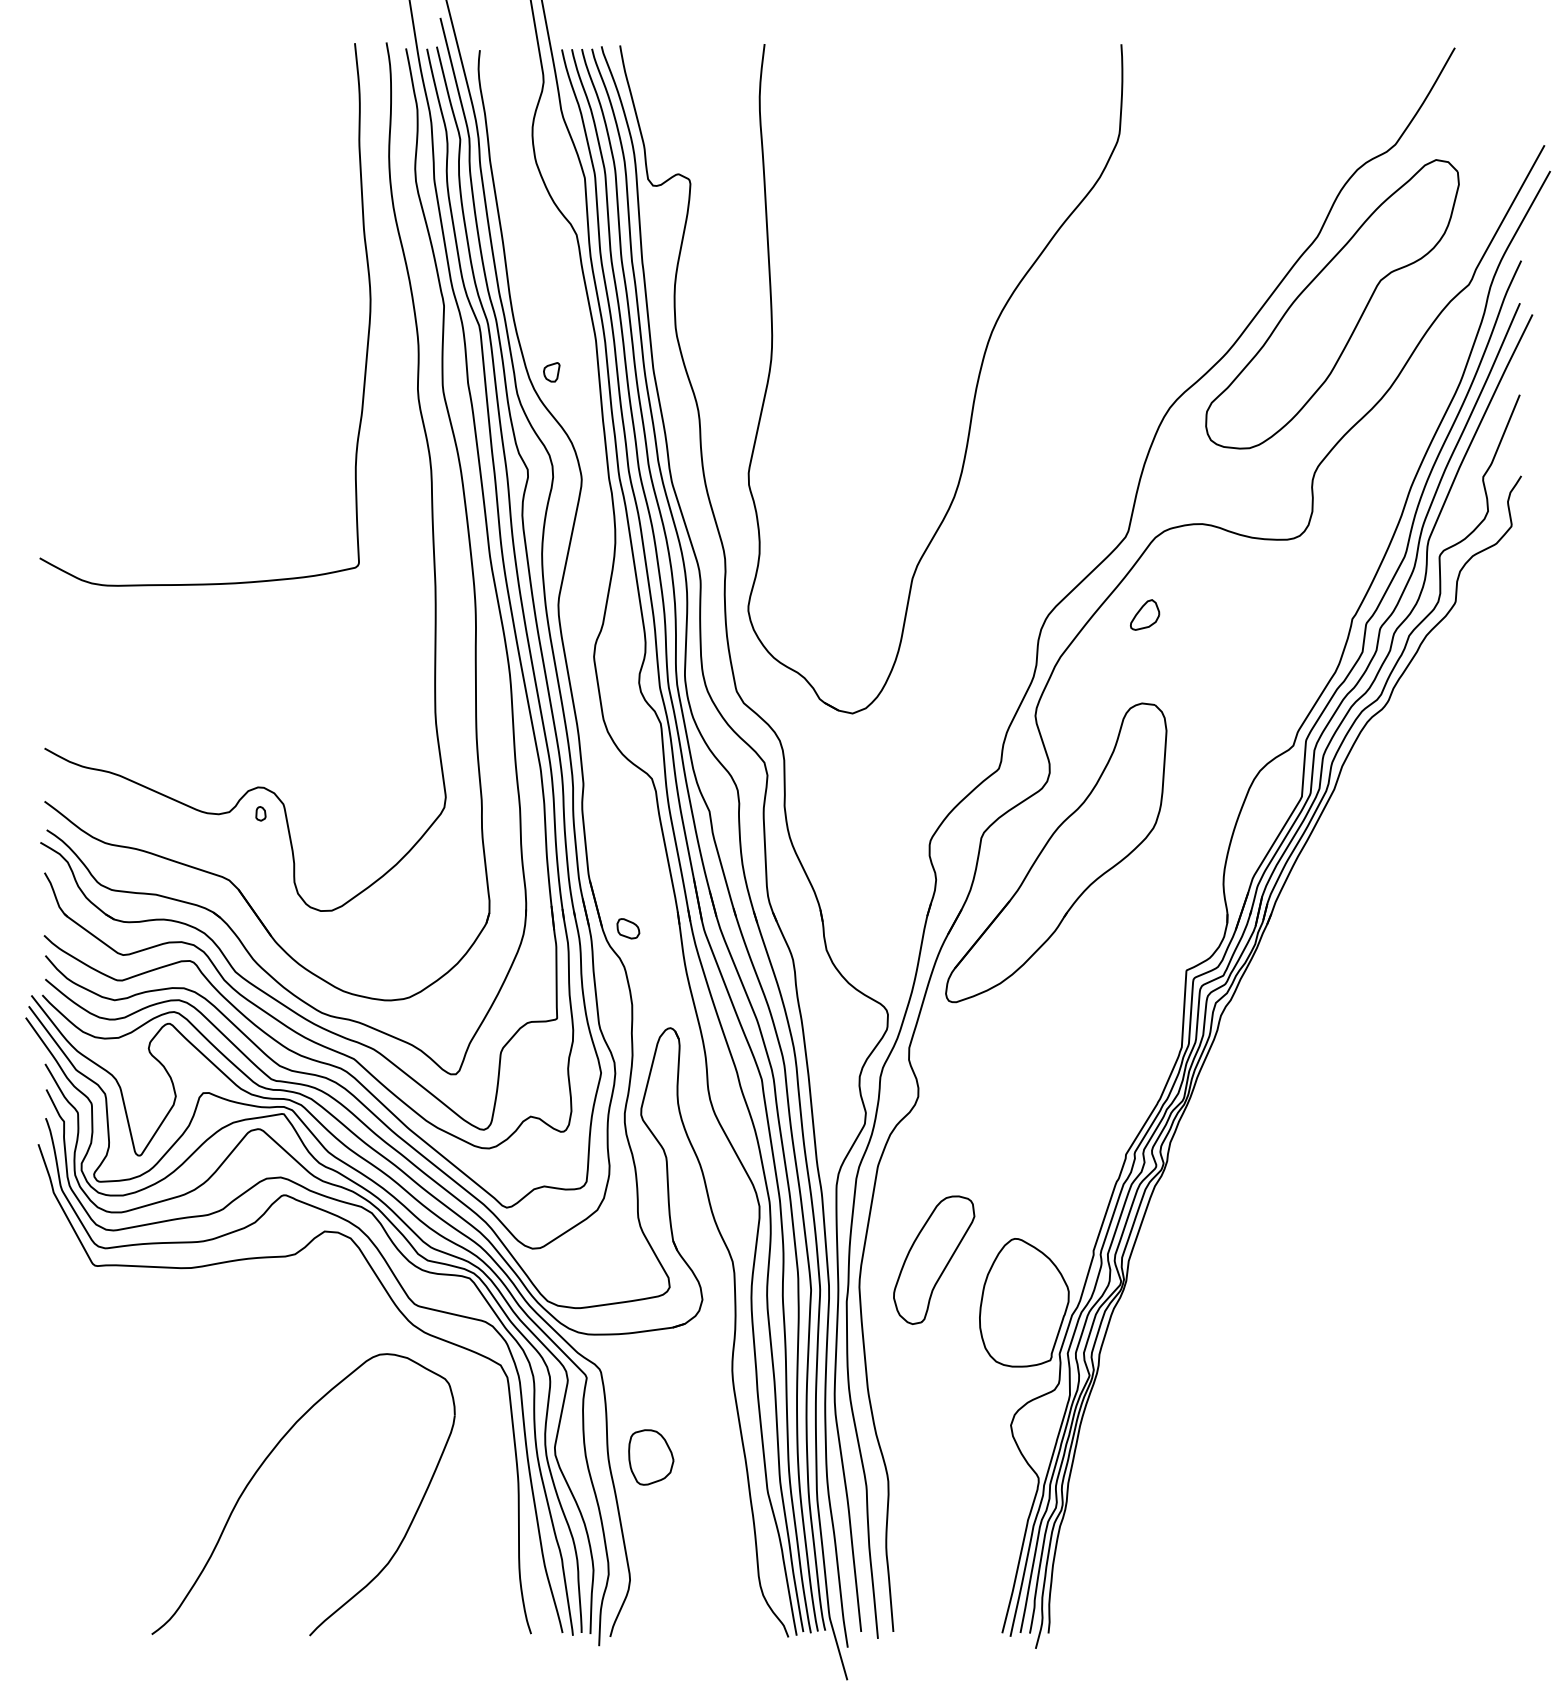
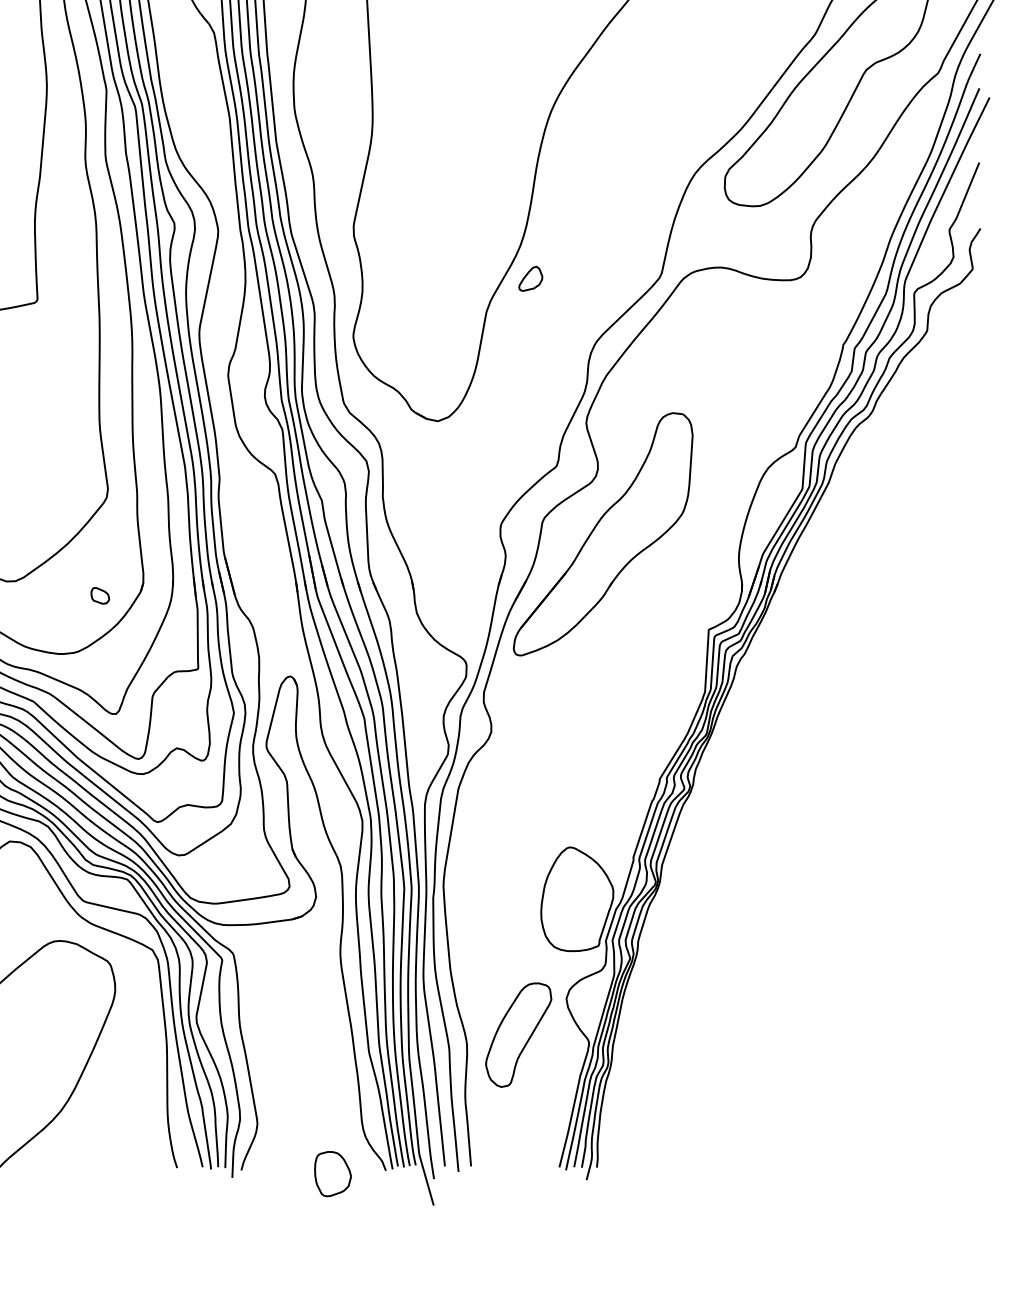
part: (551, 372) -> (193, 144), removed
part: (1145, 614) -> (531, 278), moved
part: (628, 928) -> (100, 595), moved
part: (934, 1259) -> (519, 1034), moved
part: (651, 1457) -> (333, 1174), moved

